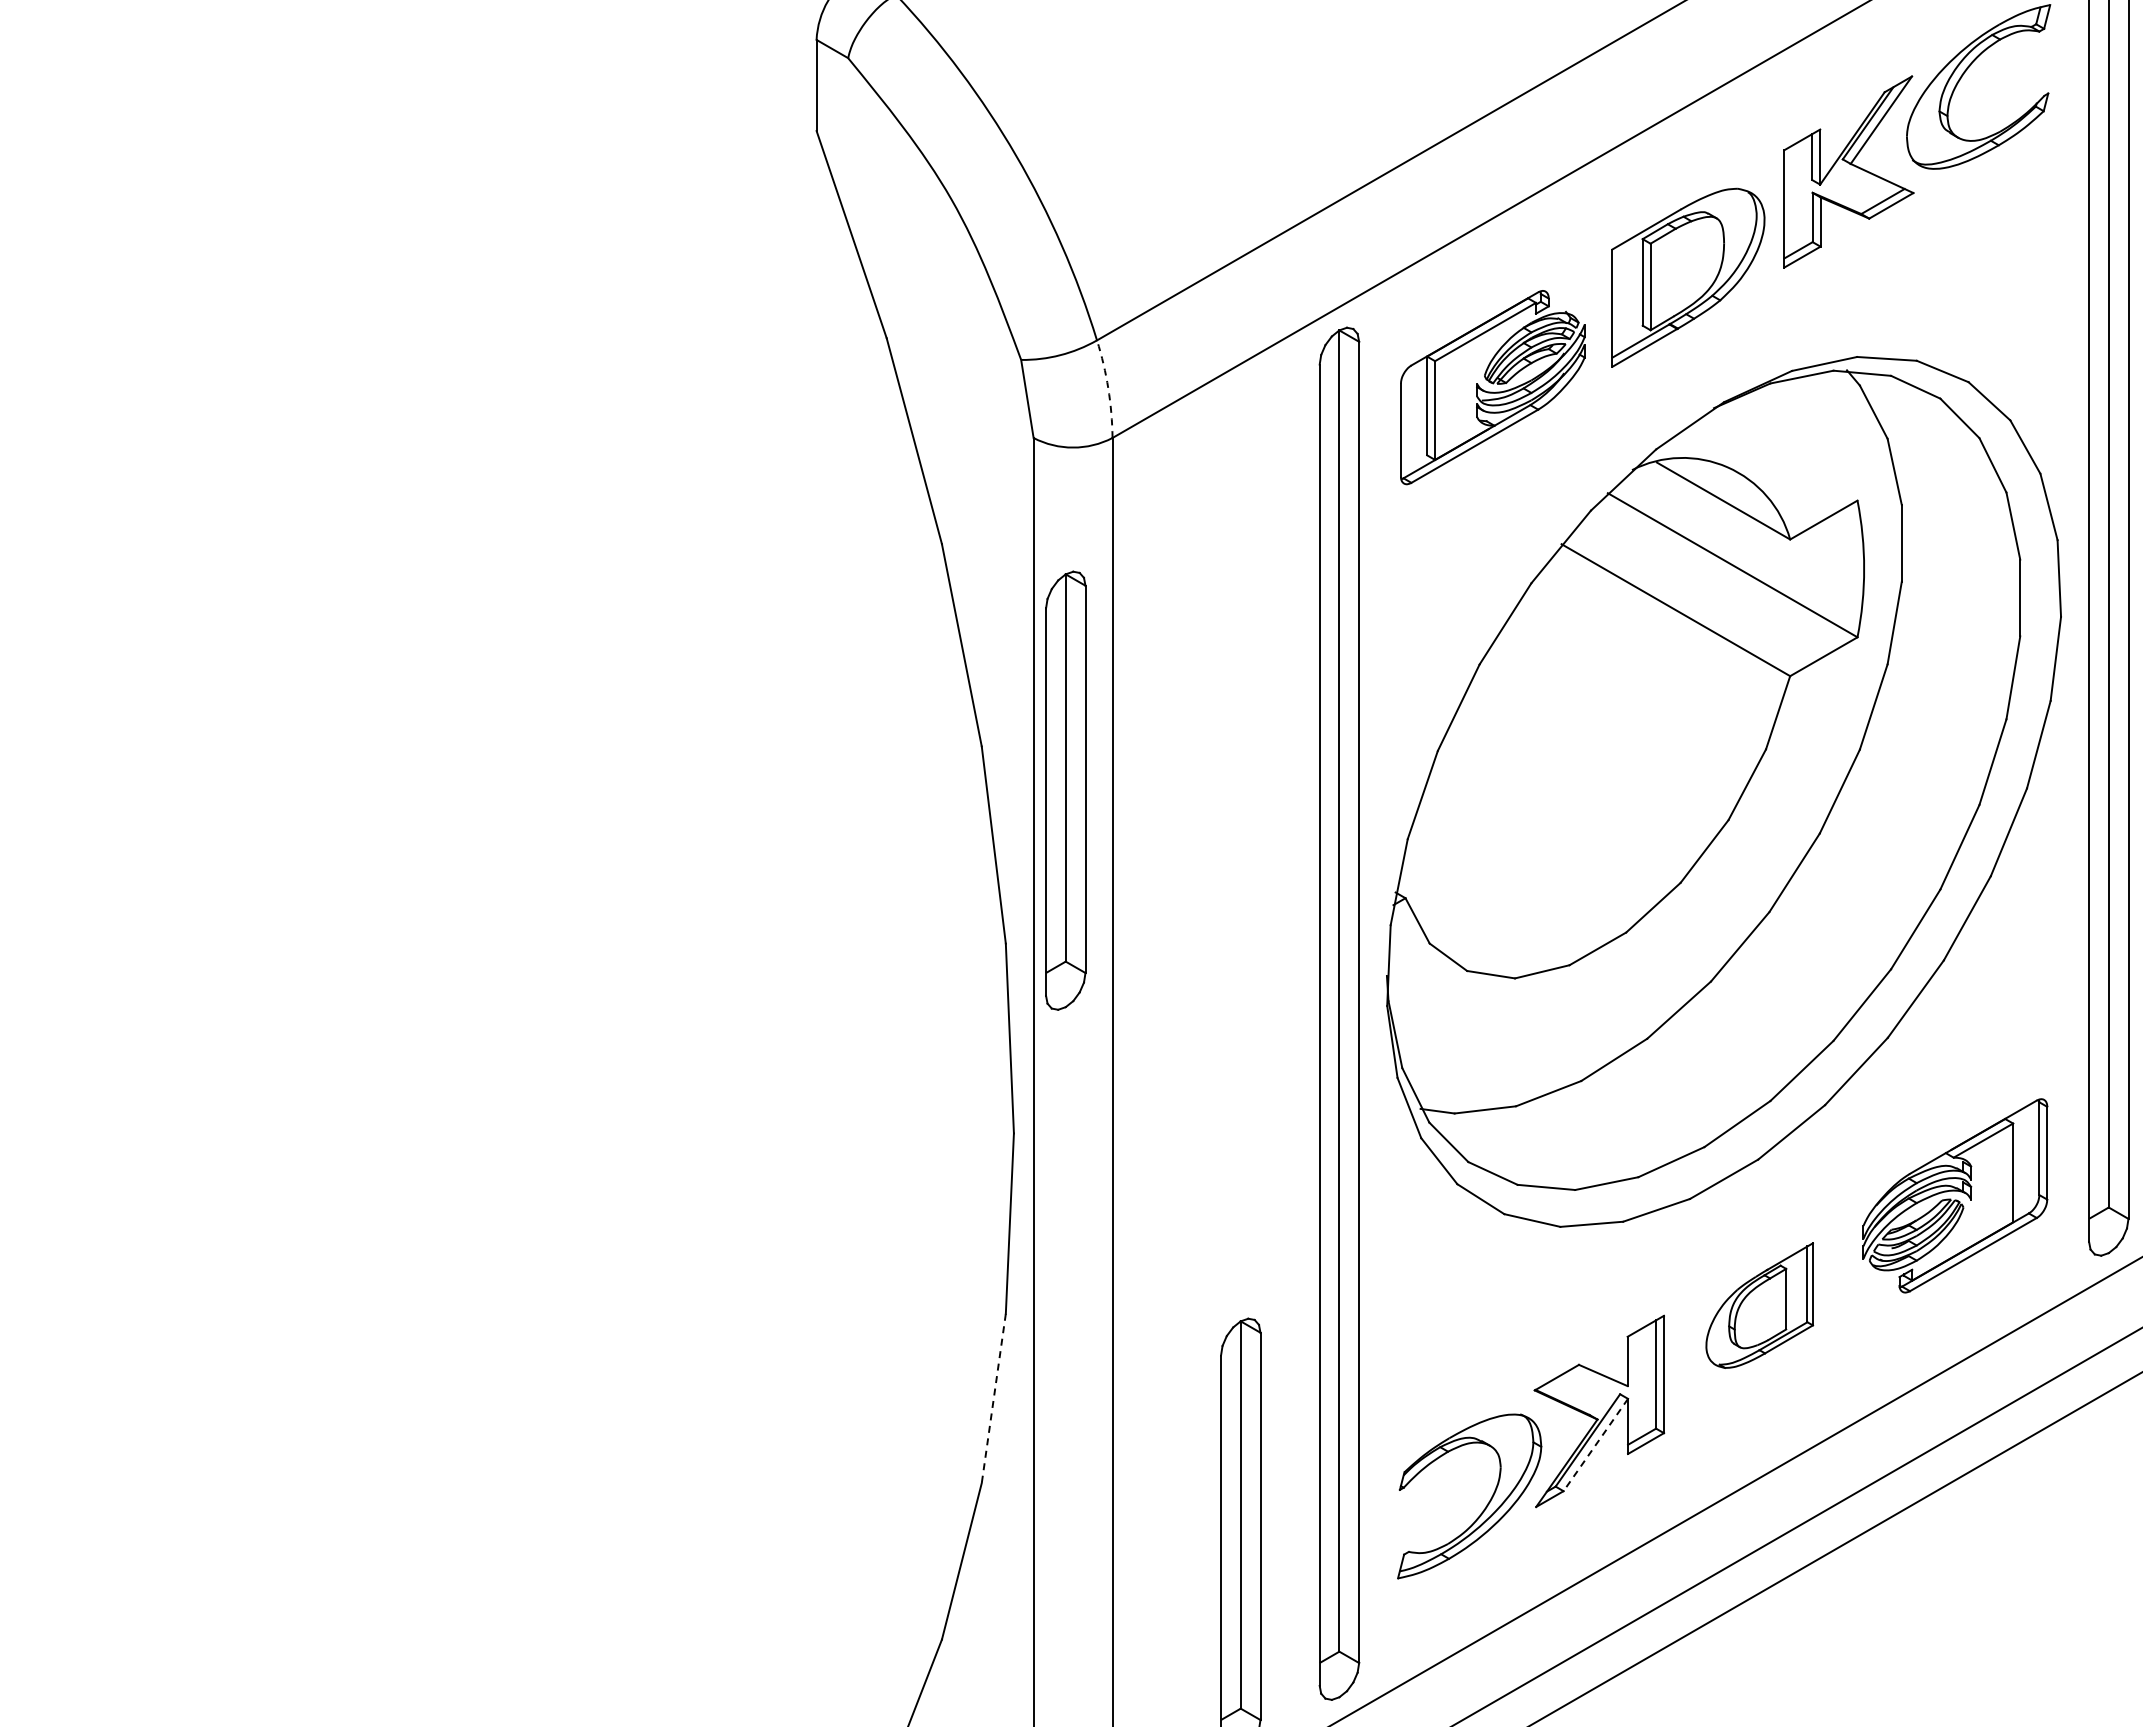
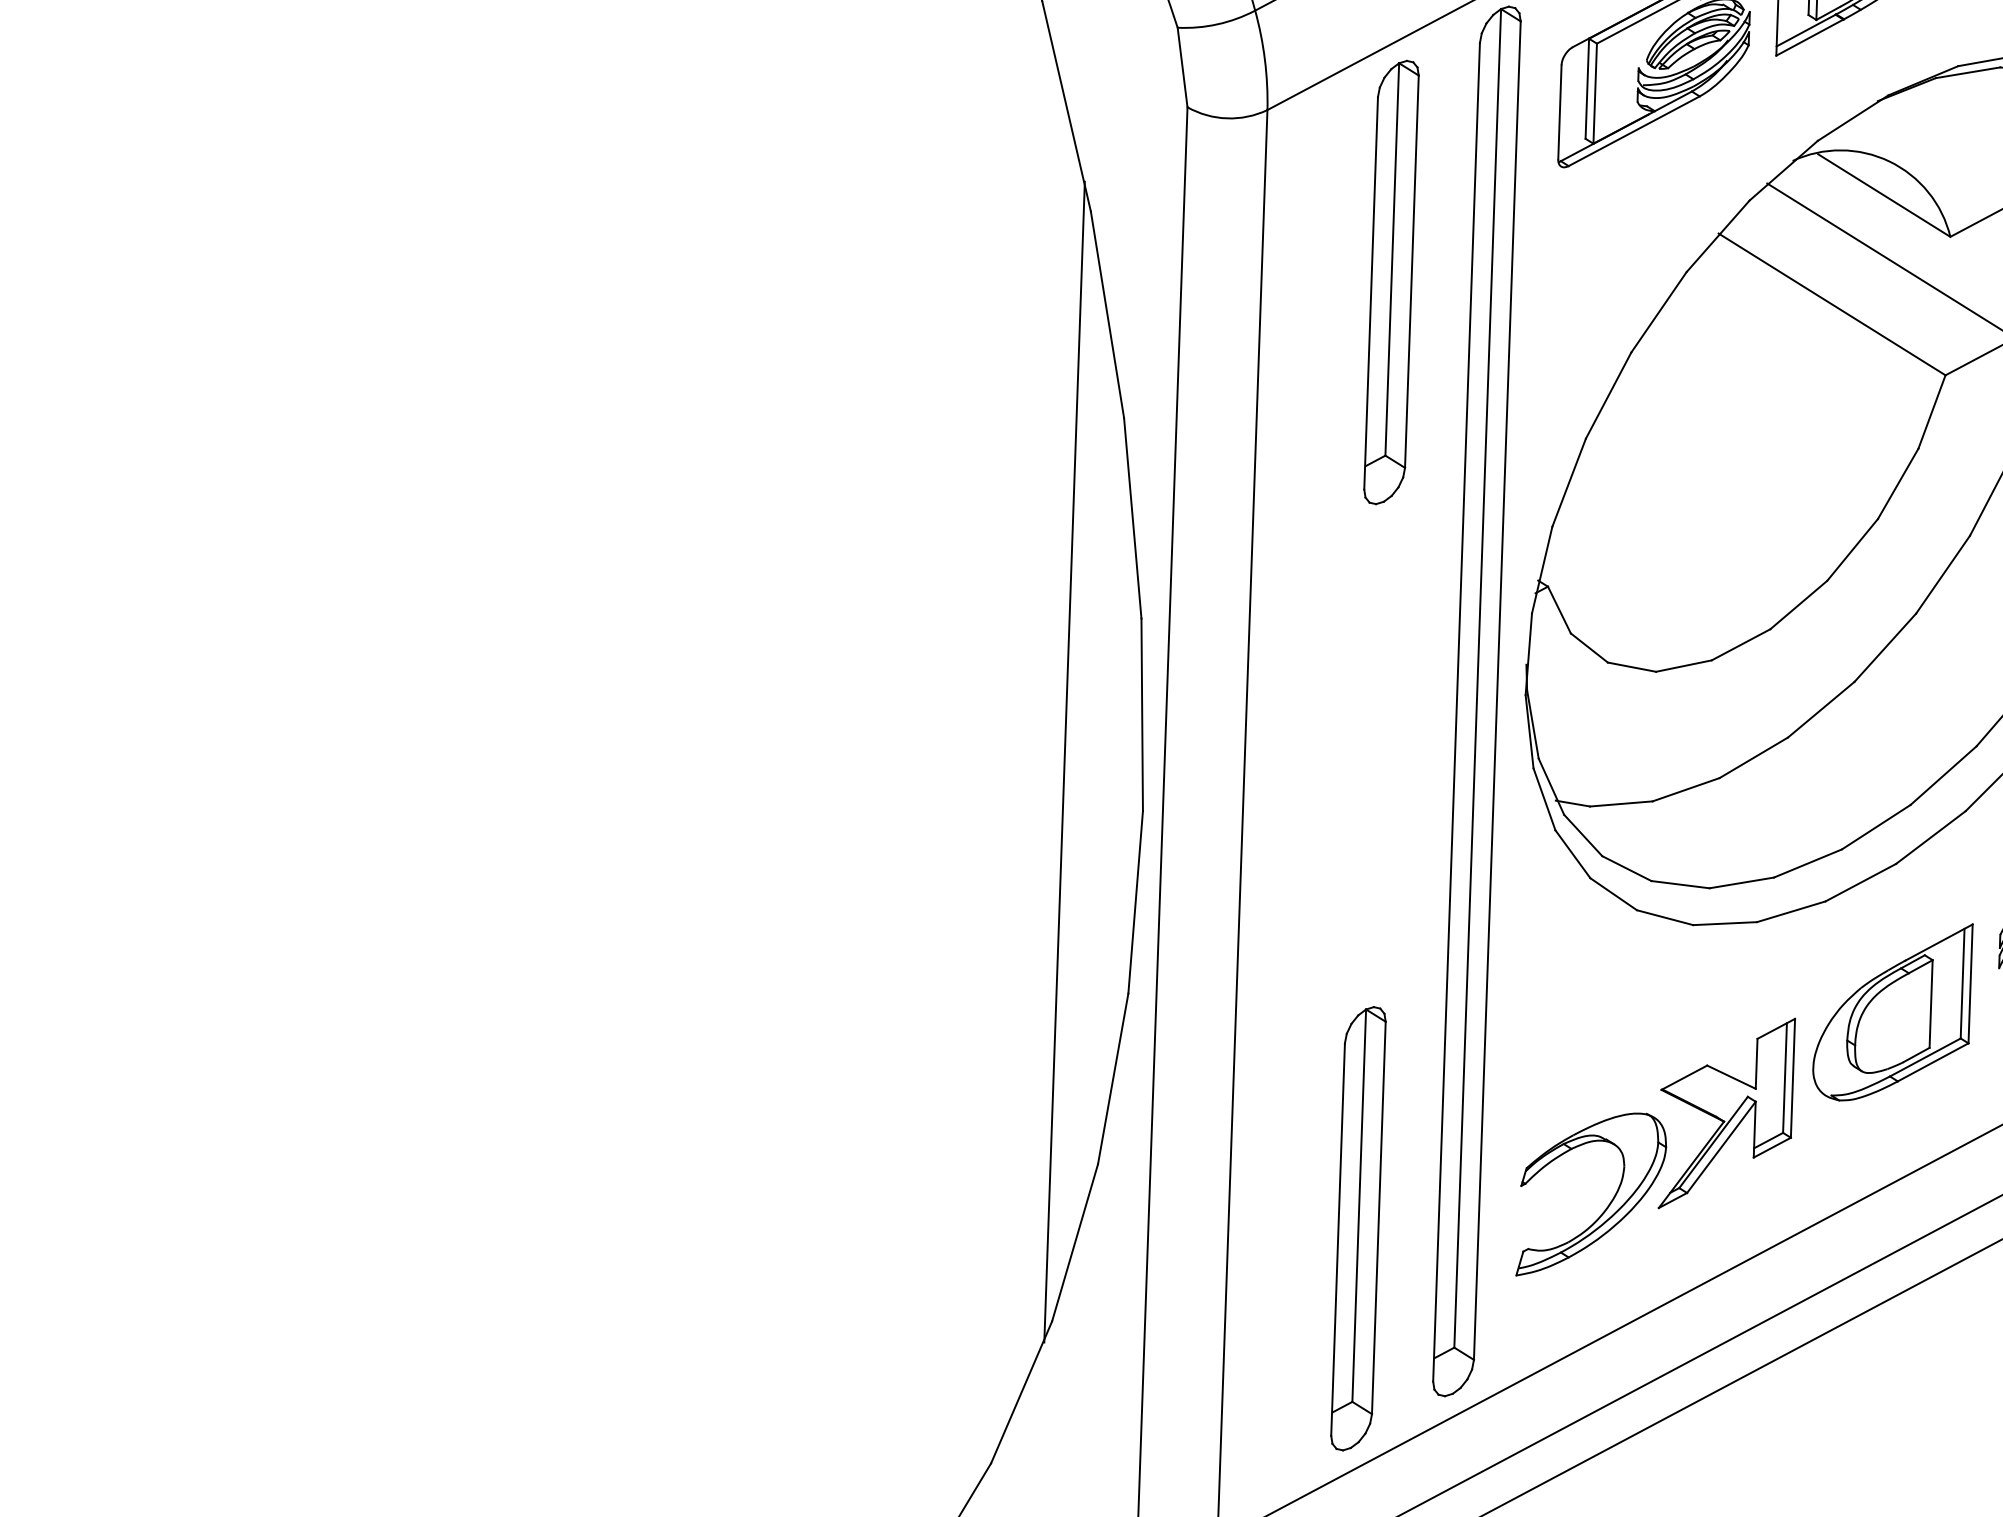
arc: (1108, 388) -> (1265, 59), dashed -> solid
part: (1065, 790) -> (1391, 282), moved
line: (934, 1087) -> (1064, 761), added
part: (1759, 1305) -> (1892, 1011), size x1.43
line: (993, 1398) -> (1112, 1078), dashed -> solid
line: (1595, 1445) -> (1721, 1147), dashed -> solid

